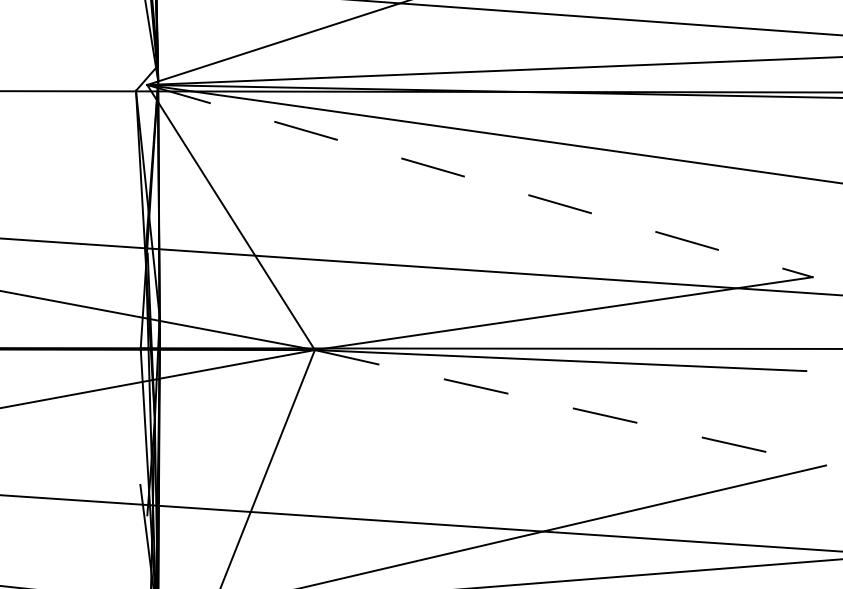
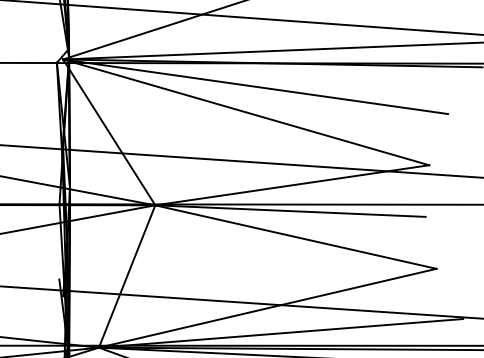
line: (480, 181) -> (246, 112), dashed -> solid
line: (571, 408) -> (296, 237), dashed -> solid

